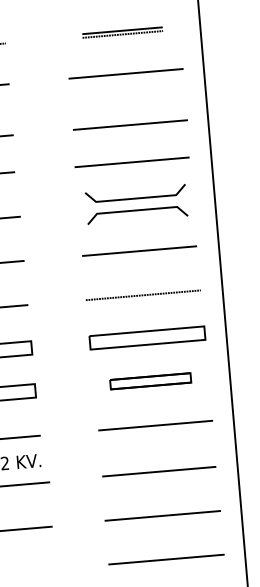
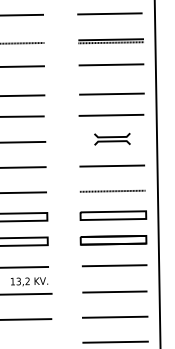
part: (121, 32) -> (110, 41), size x1.43
part: (136, 202) -> (112, 138), size x0.62
part: (150, 381) -> (113, 240), size x1.43

